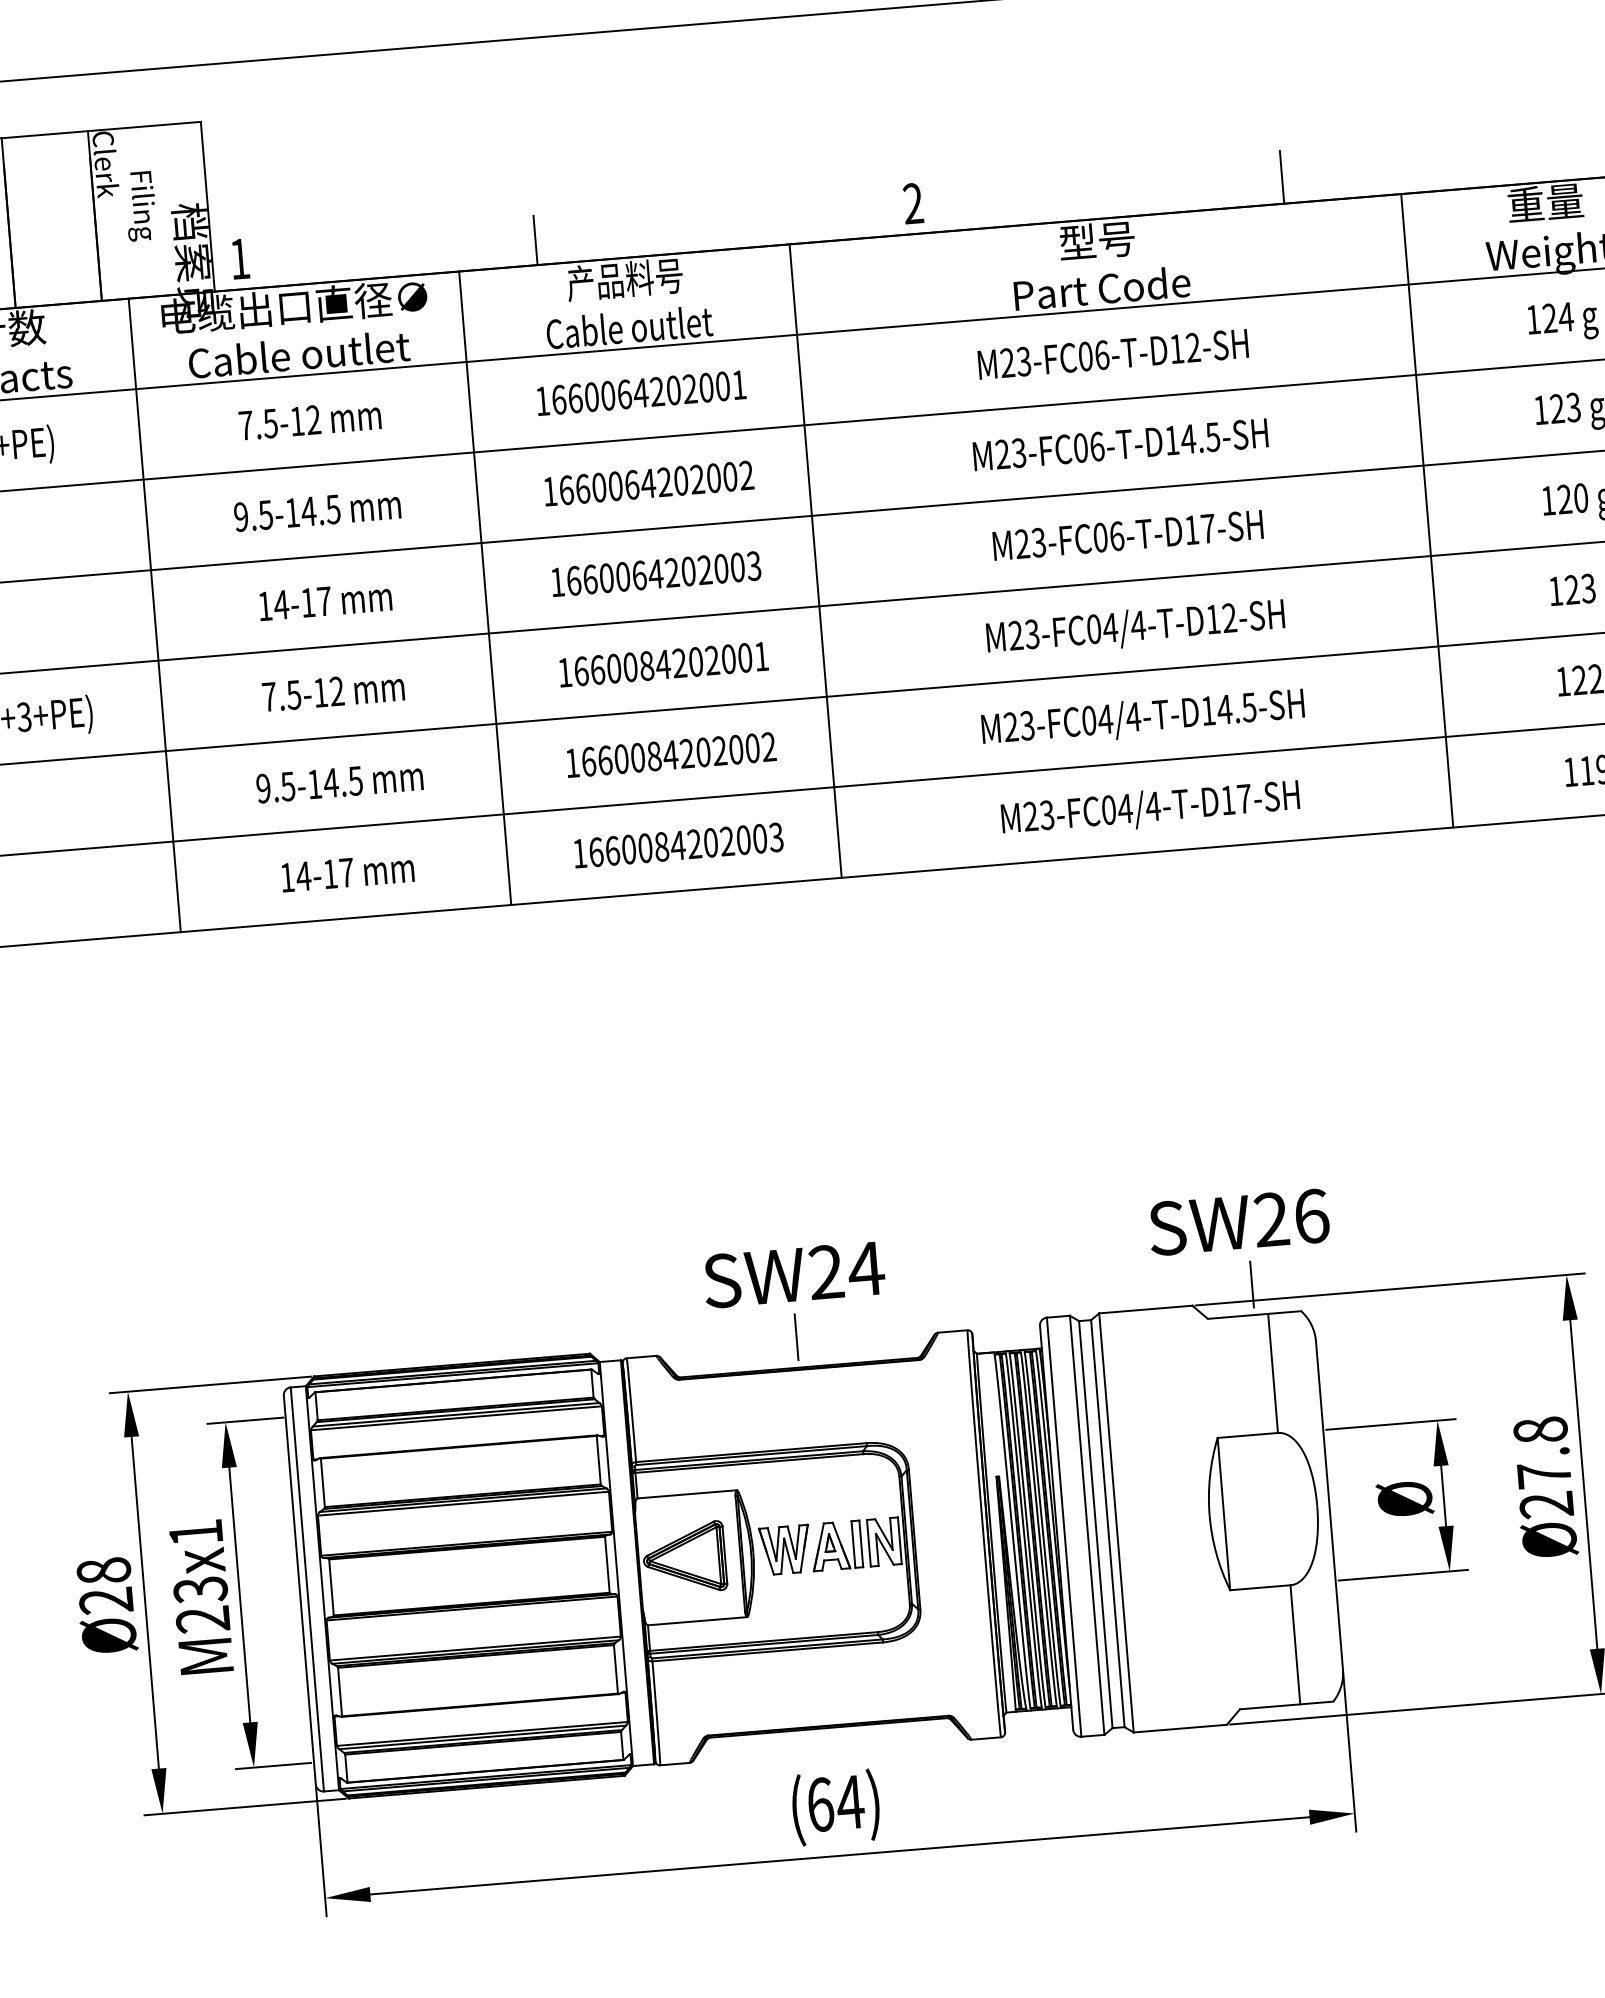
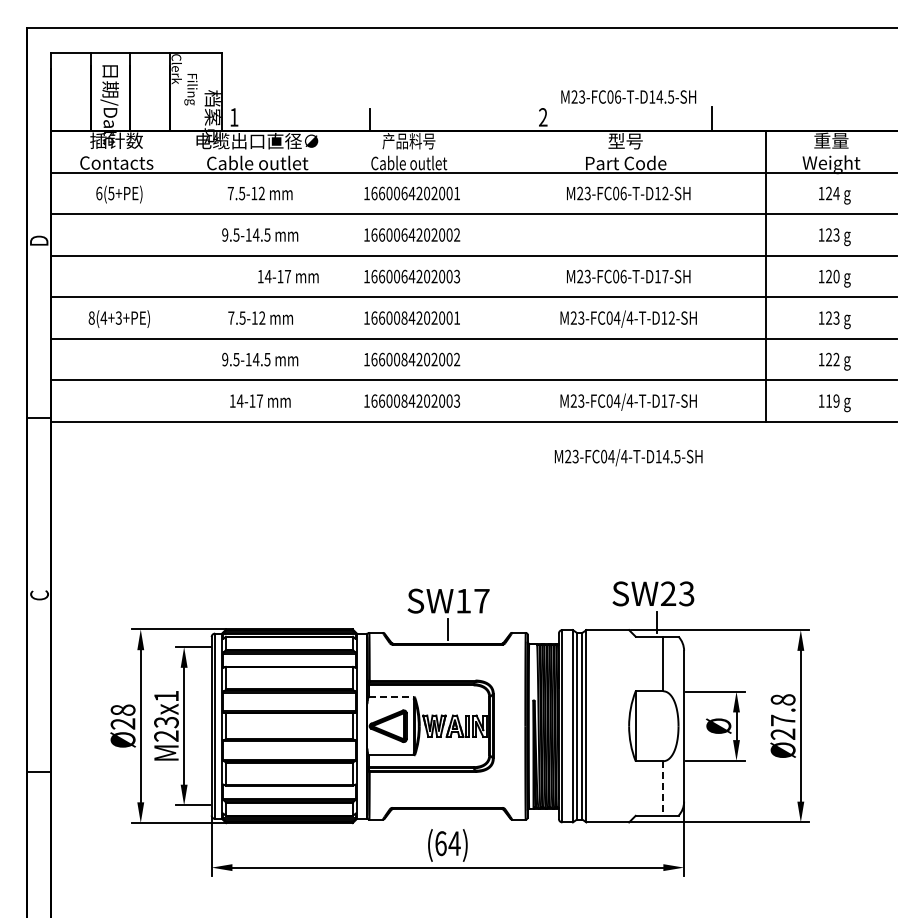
text: (1120, 443) -> (628, 96), moved
line: (815, 560) -> (485, 276), removed
line: (484, 588) -> (333, 276), removed
text: (325, 601) -> (288, 276), moved
line: (155, 615) -> (182, 276), removed
text: (1142, 718) -> (628, 457), moved
text: (1310, 1215) -> (686, 593), SW26 -> SW23
text: (847, 1269) -> (473, 600), SW24 -> SW17
line: (686, 1495) -> (391, 697), solid -> dashed
line: (1295, 1646) -> (663, 789), solid -> dashed

